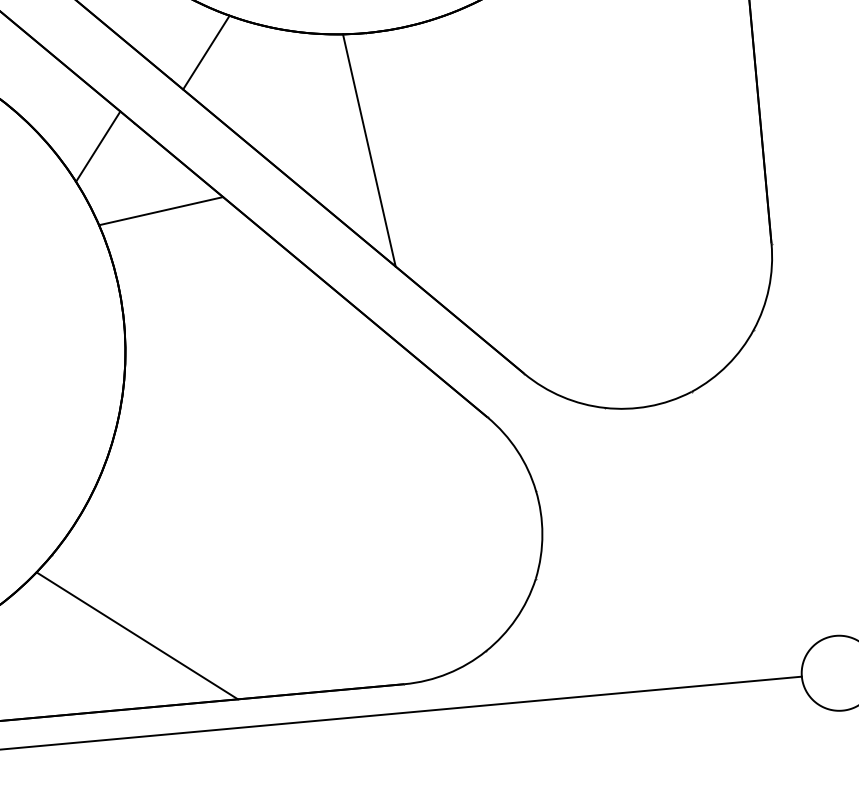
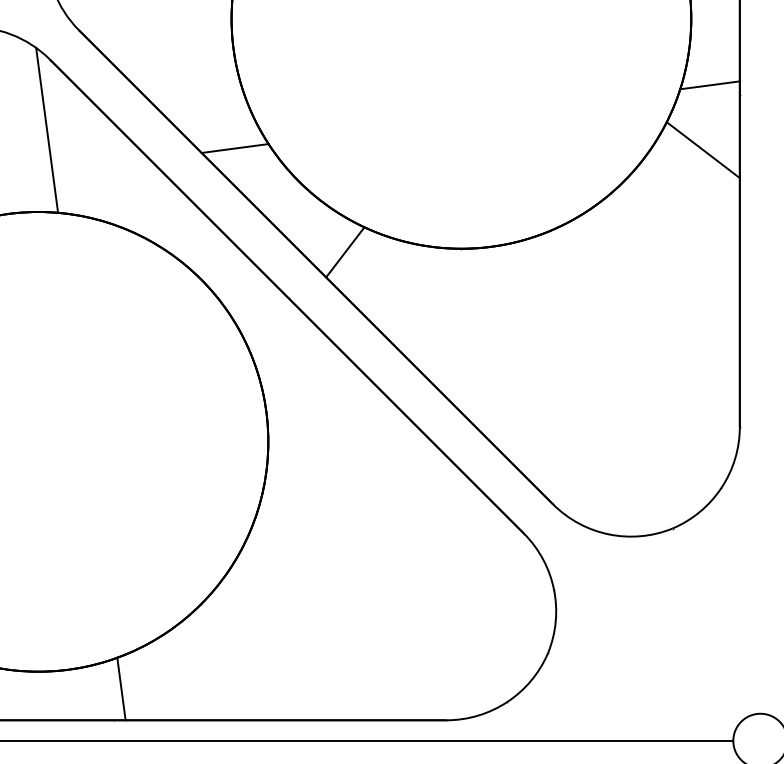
line: (97, 146) -> (260, 312), removed
line: (368, 150) -> (455, 333), removed
line: (159, 211) -> (301, 363), removed
line: (136, 635) -> (256, 667), removed

